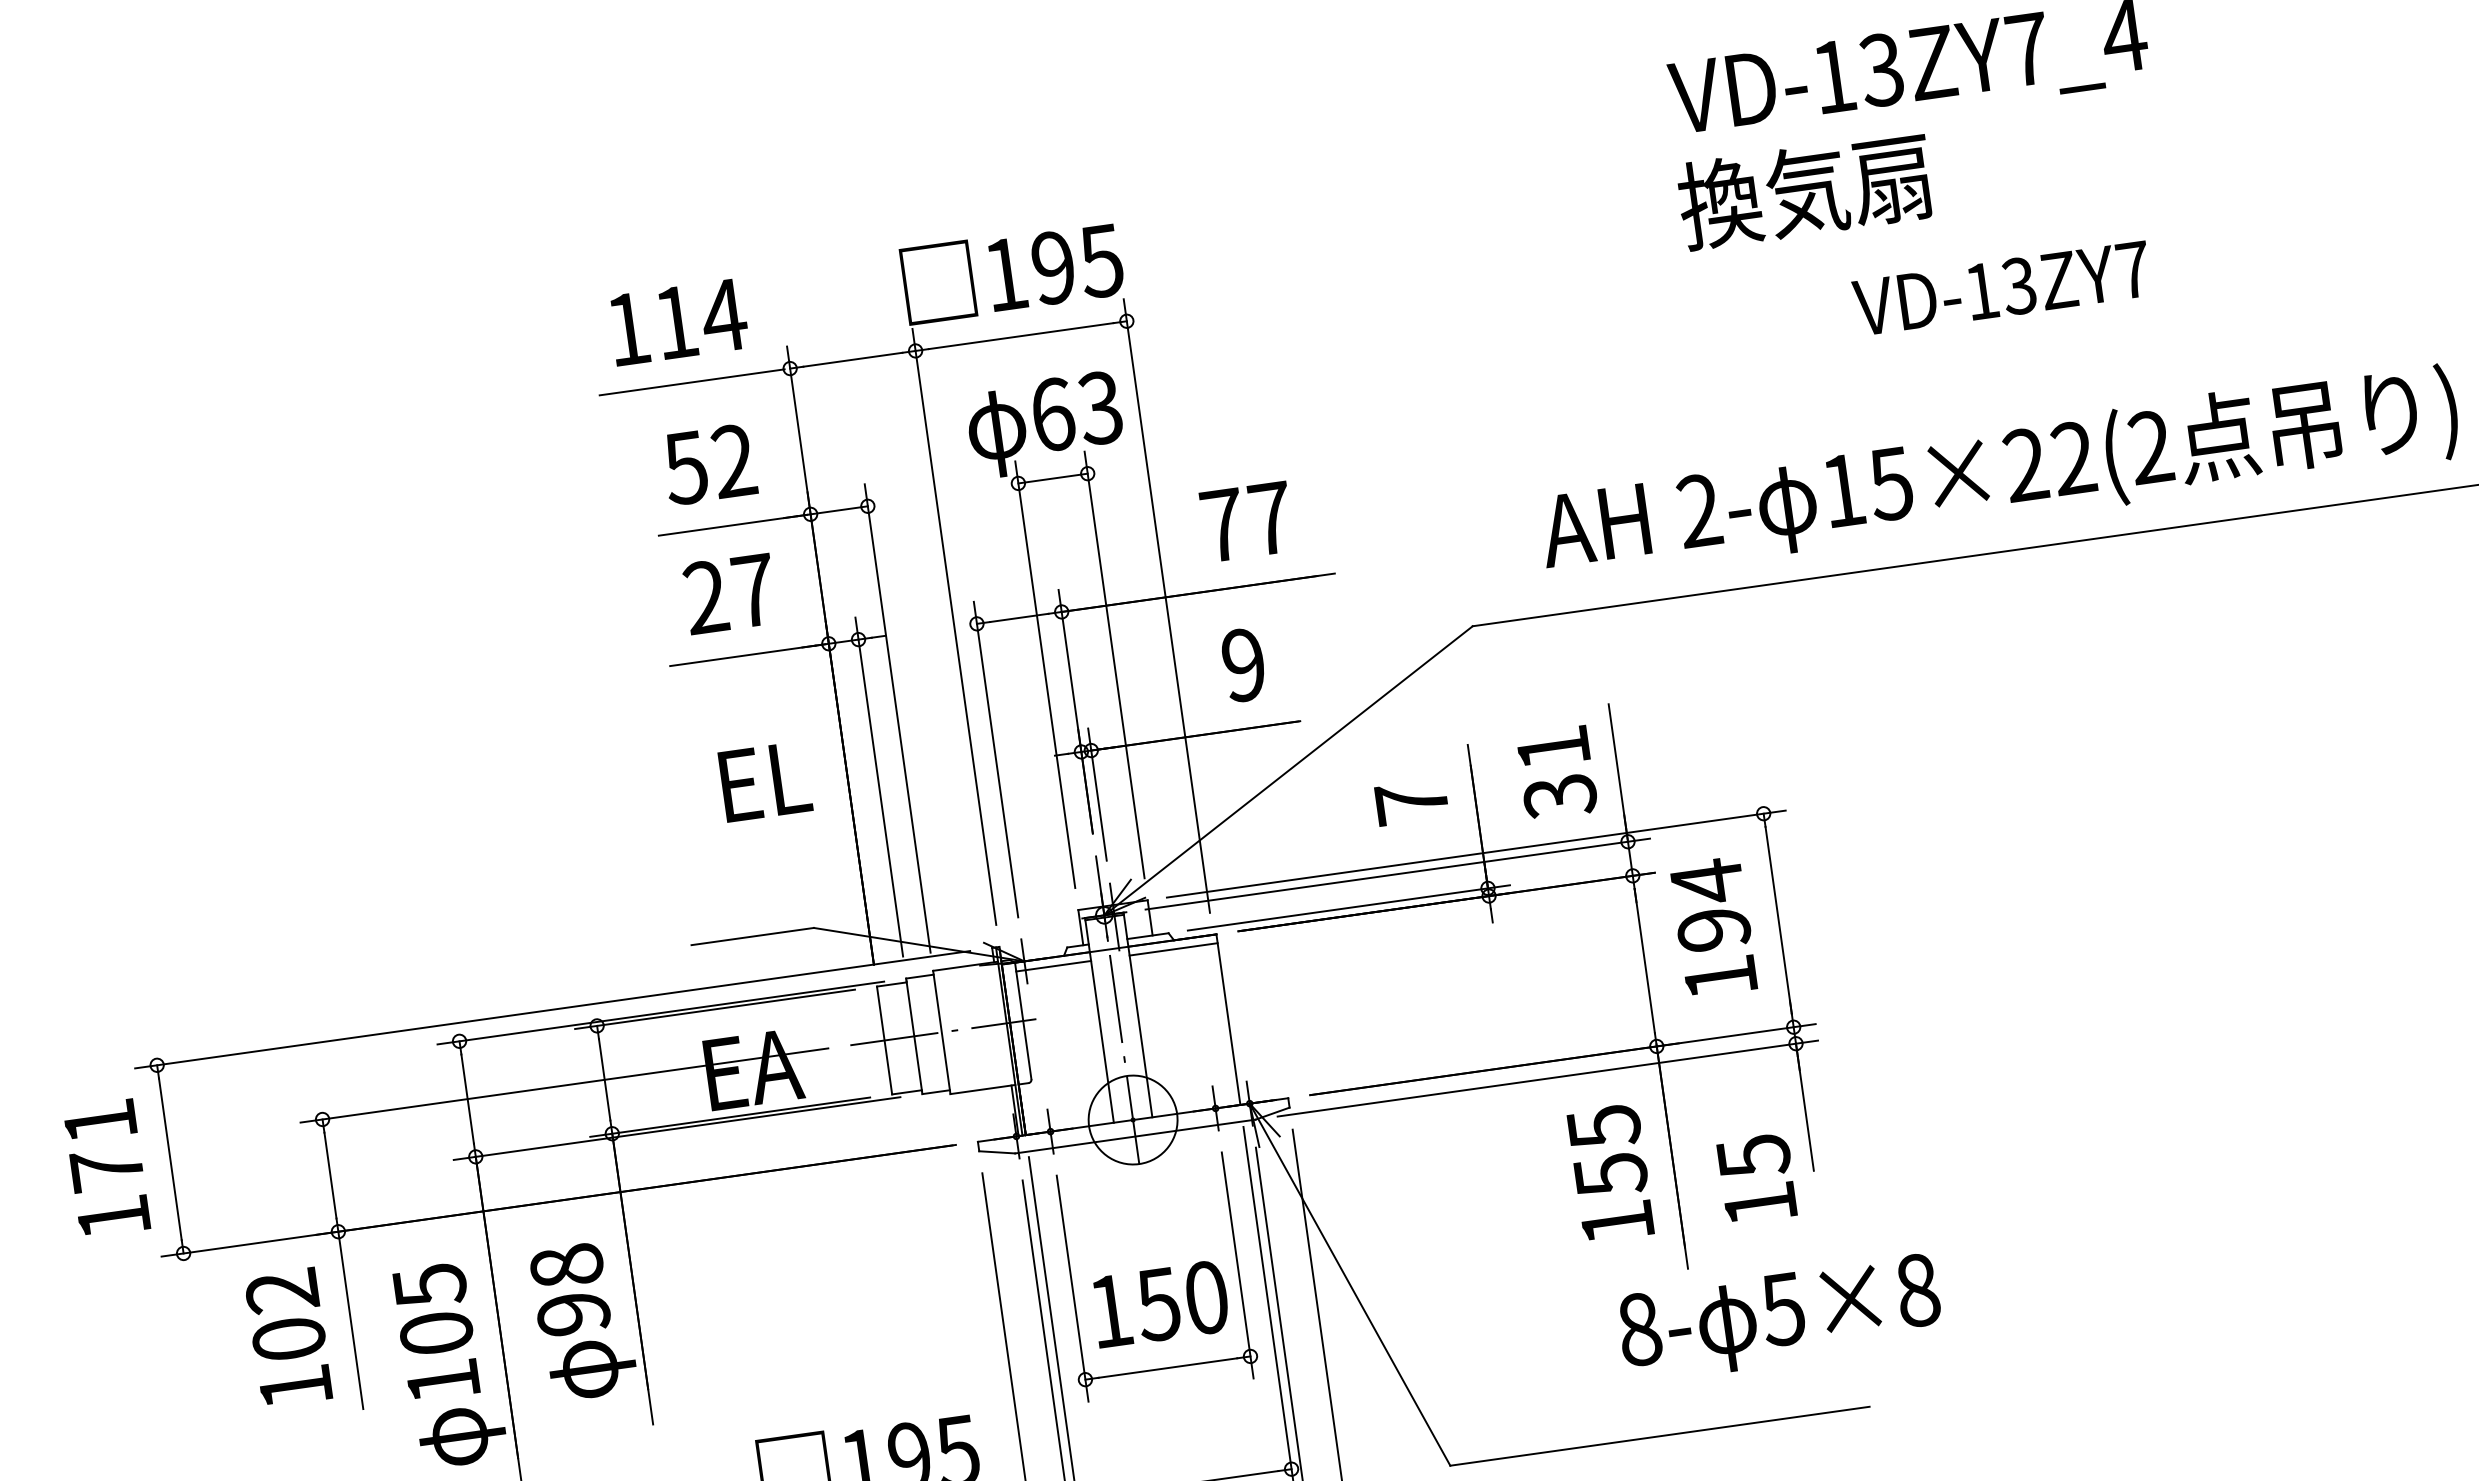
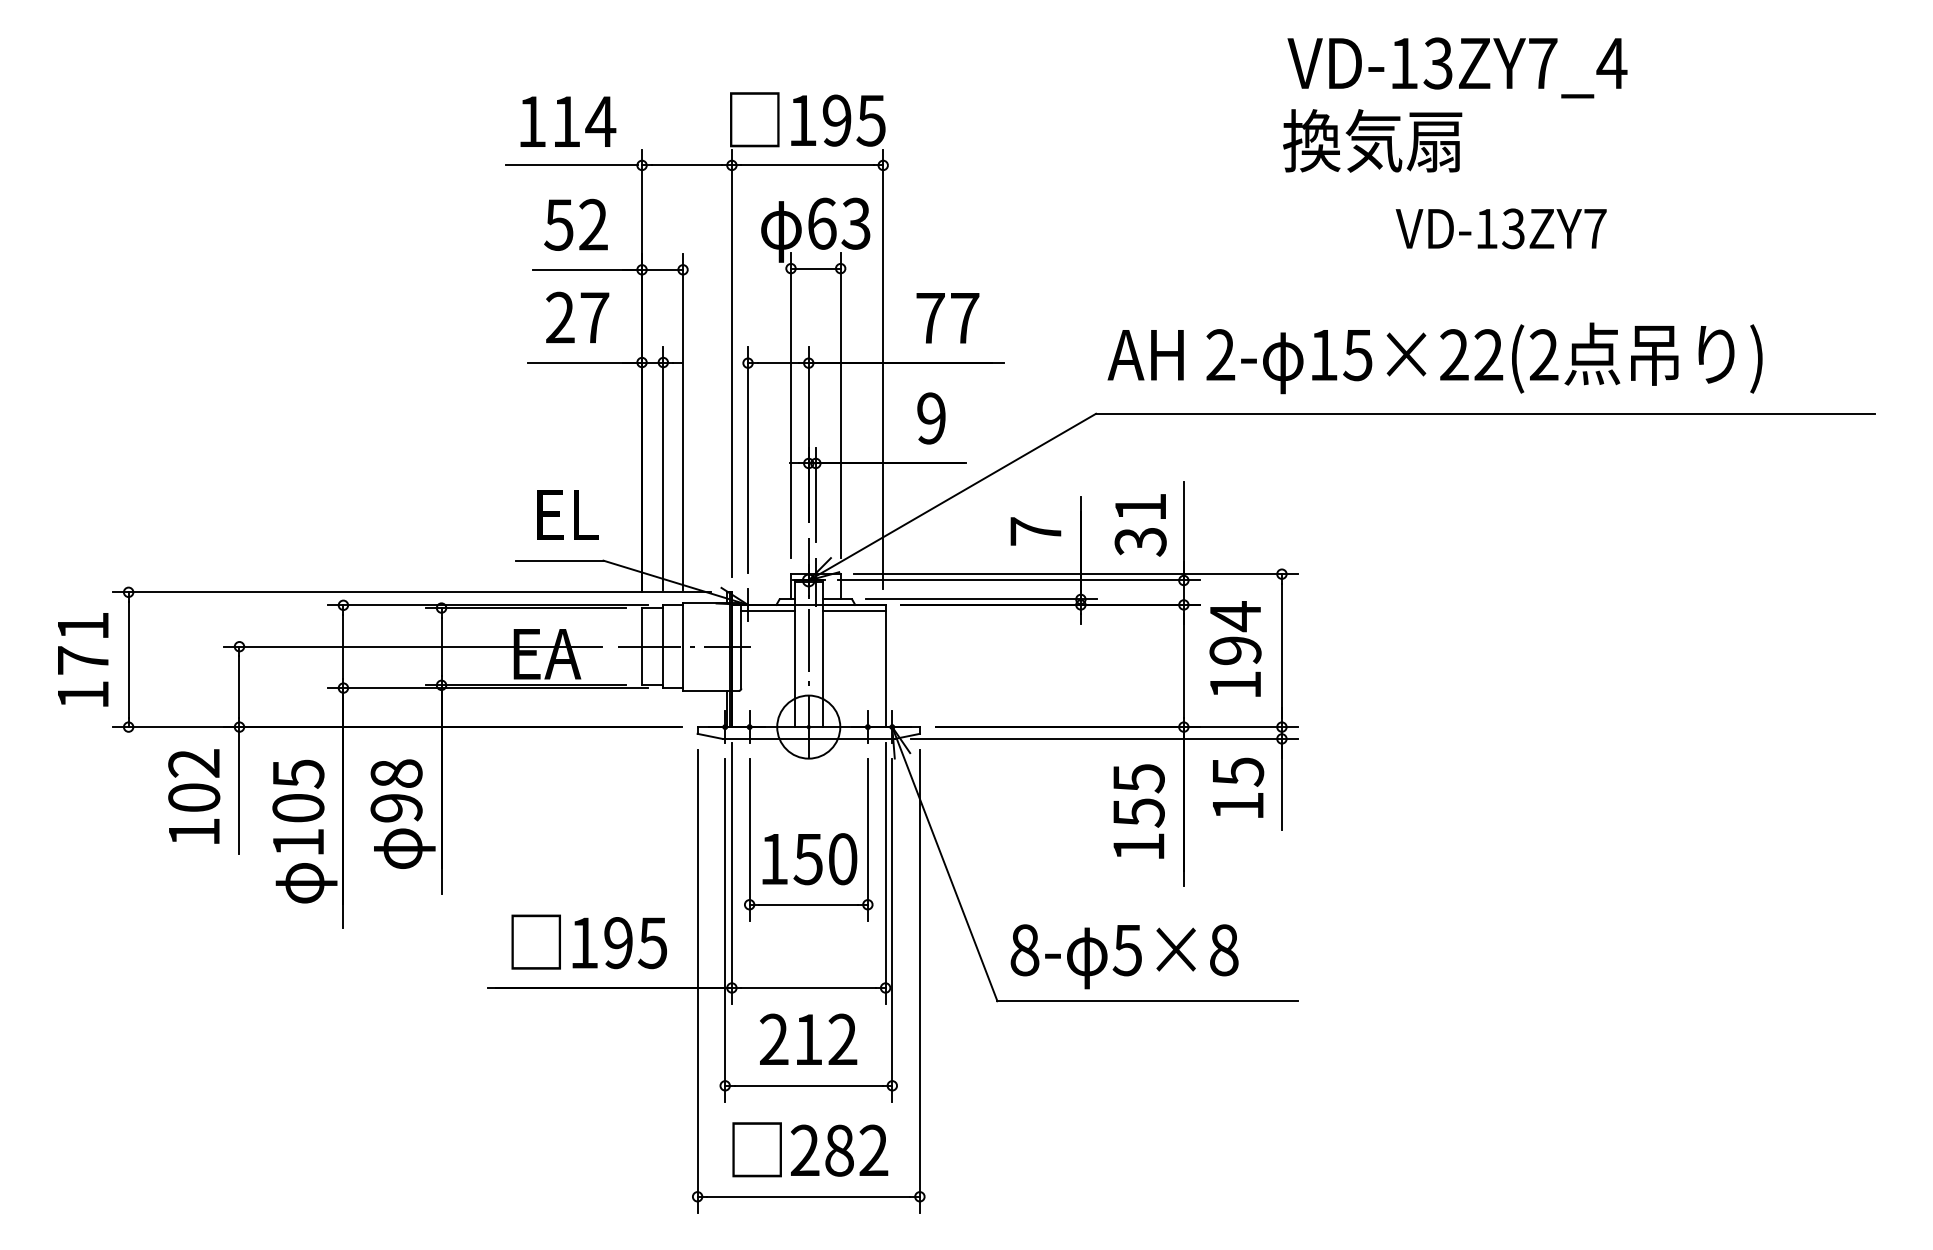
text: (1998, 473) -> (1434, 358), moved
text: (764, 780) -> (567, 514), moved
text: (1757, 1178) -> (1238, 787), moved
text: (1779, 1318) -> (1124, 956), moved

